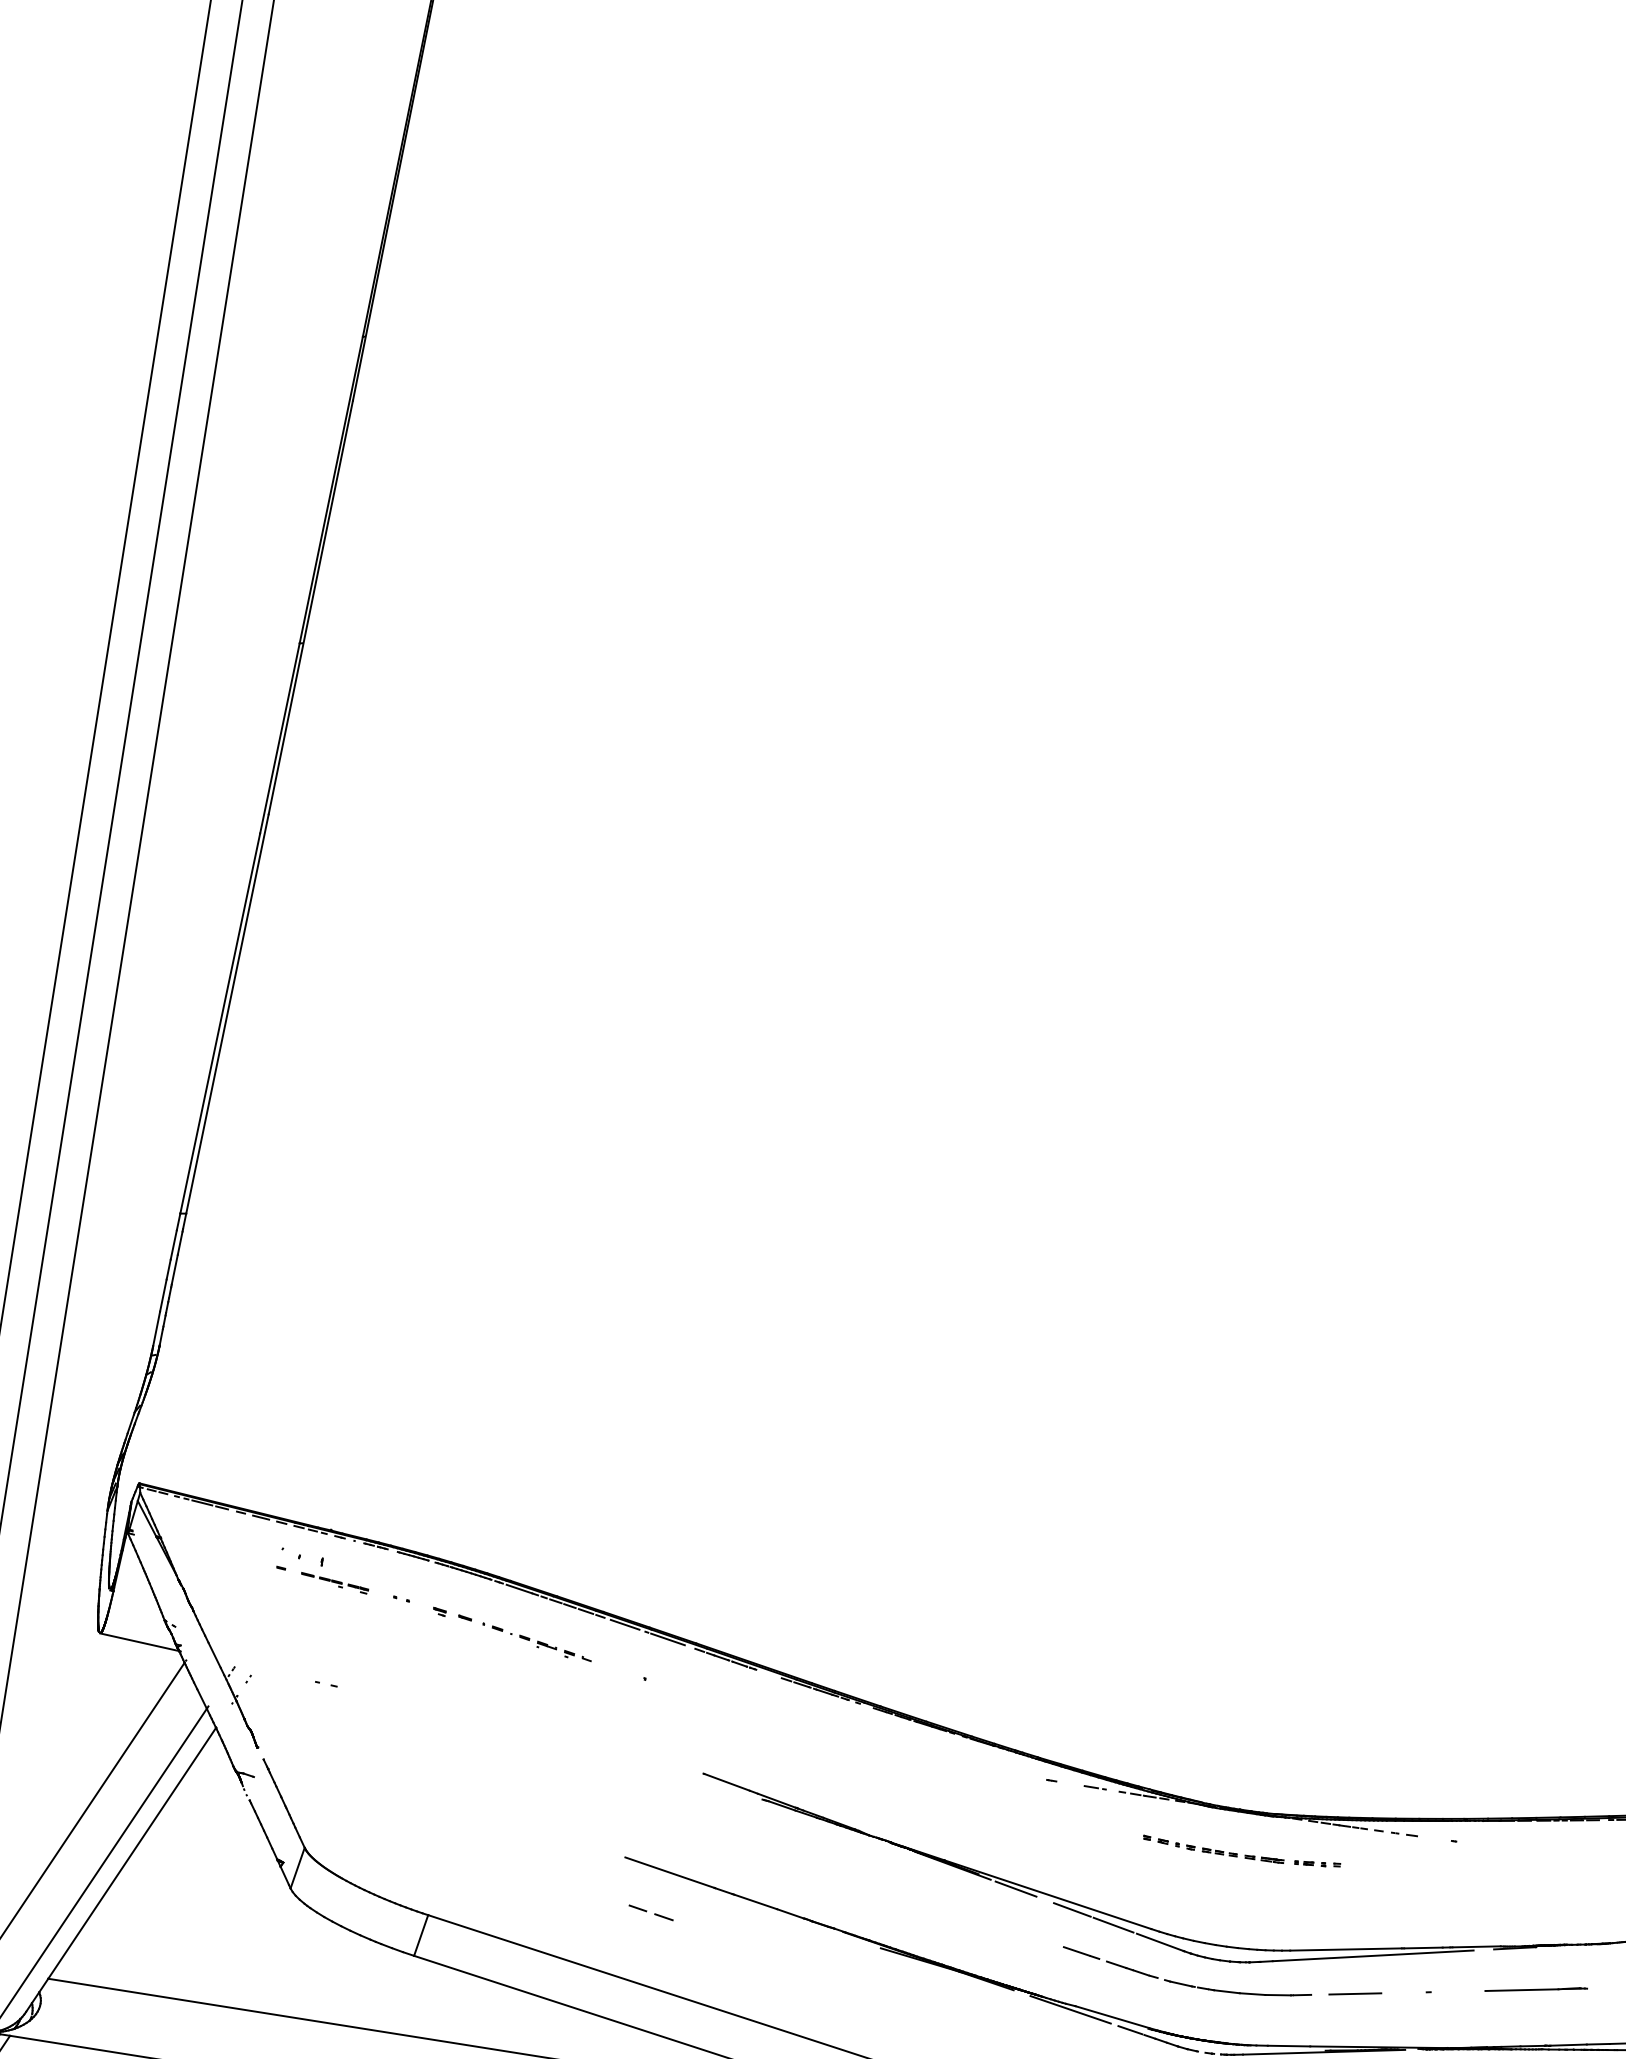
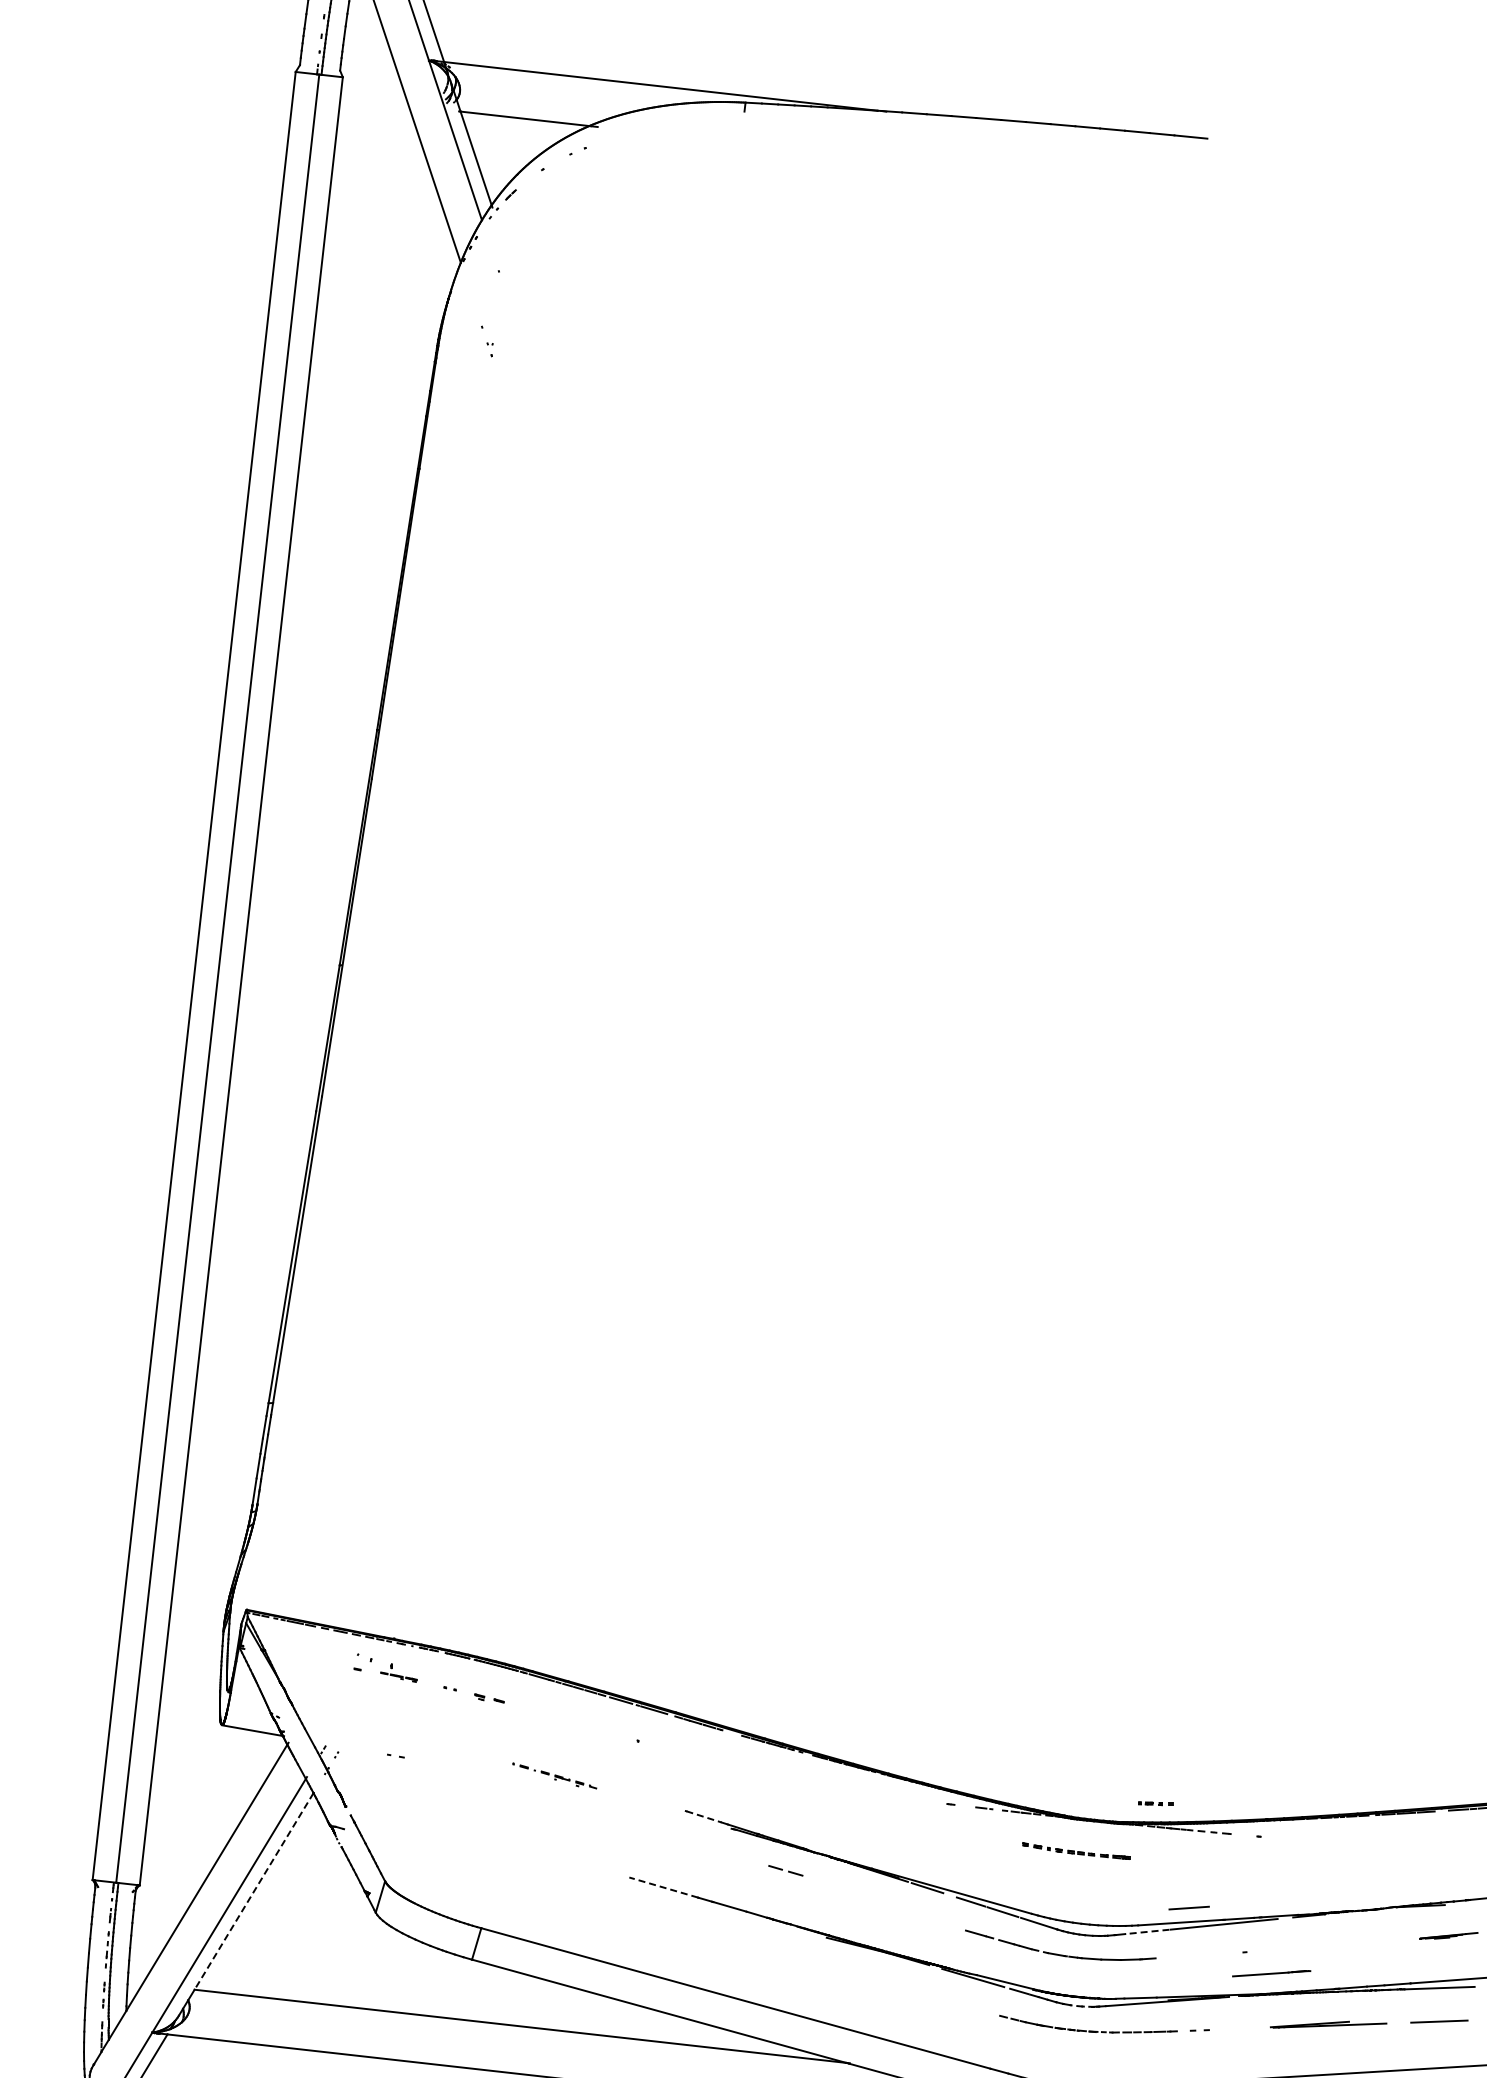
part: (334, 1574) -> (398, 1672), size x0.7
part: (536, 1641) -> (554, 1775), moved
line: (727, 1781) -> (704, 1816), solid -> dashed
line: (132, 1853) -> (254, 1891), solid -> dashed
part: (1316, 1863) -> (1155, 1803), moved
line: (669, 1872) -> (663, 1887), solid -> dashed
line: (646, 1912) -> (782, 1870), moved
line: (1300, 1959) -> (1146, 1931), solid -> dashed
line: (1536, 1989) -> (1271, 1973), moved
line: (1354, 1993) -> (1188, 1907), moved

